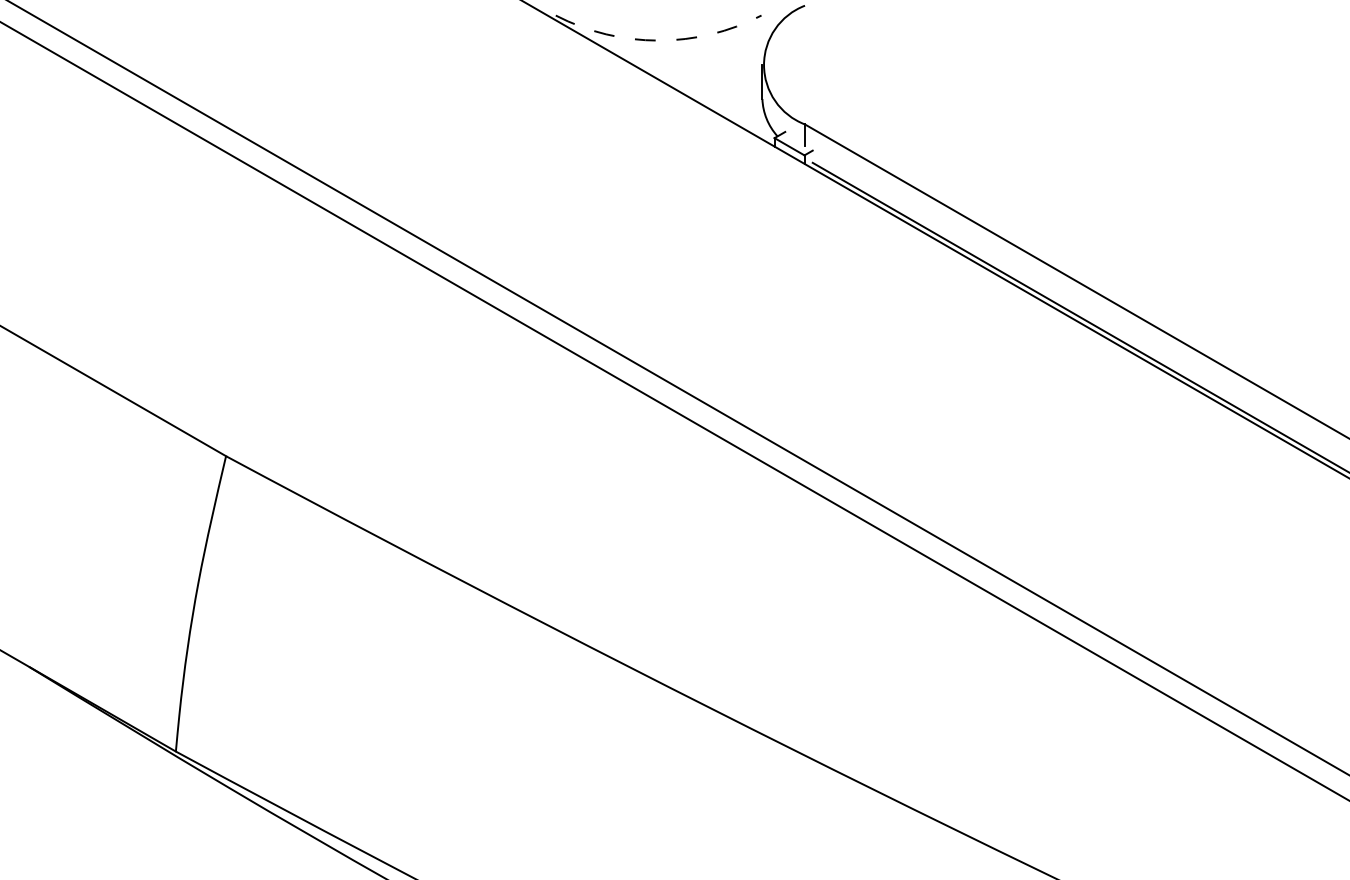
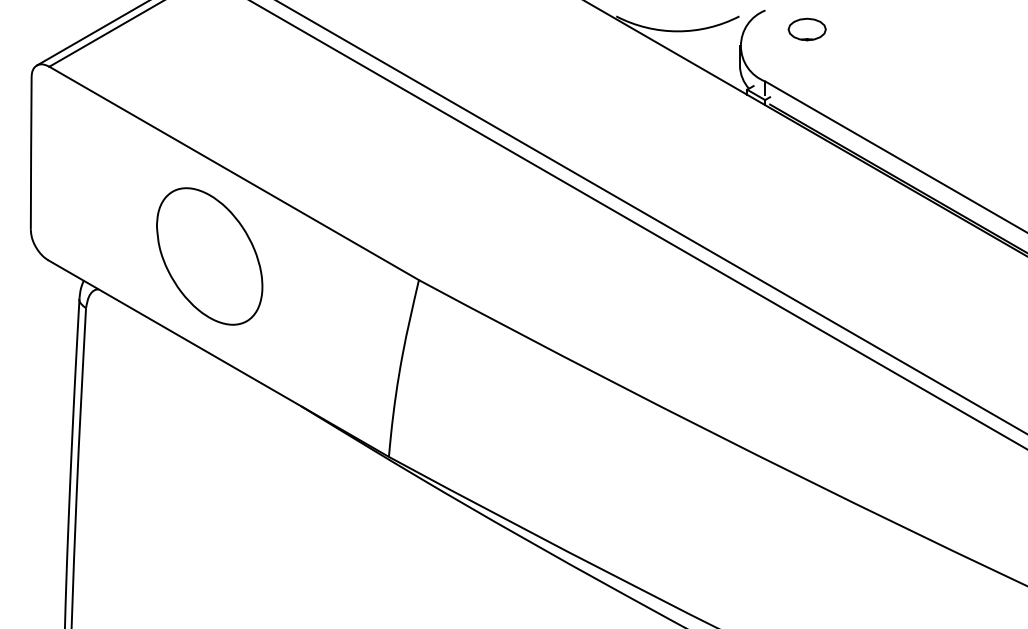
part: (873, 37) -> (806, 29), added
arc: (658, 40) -> (677, 31), dashed -> solid

